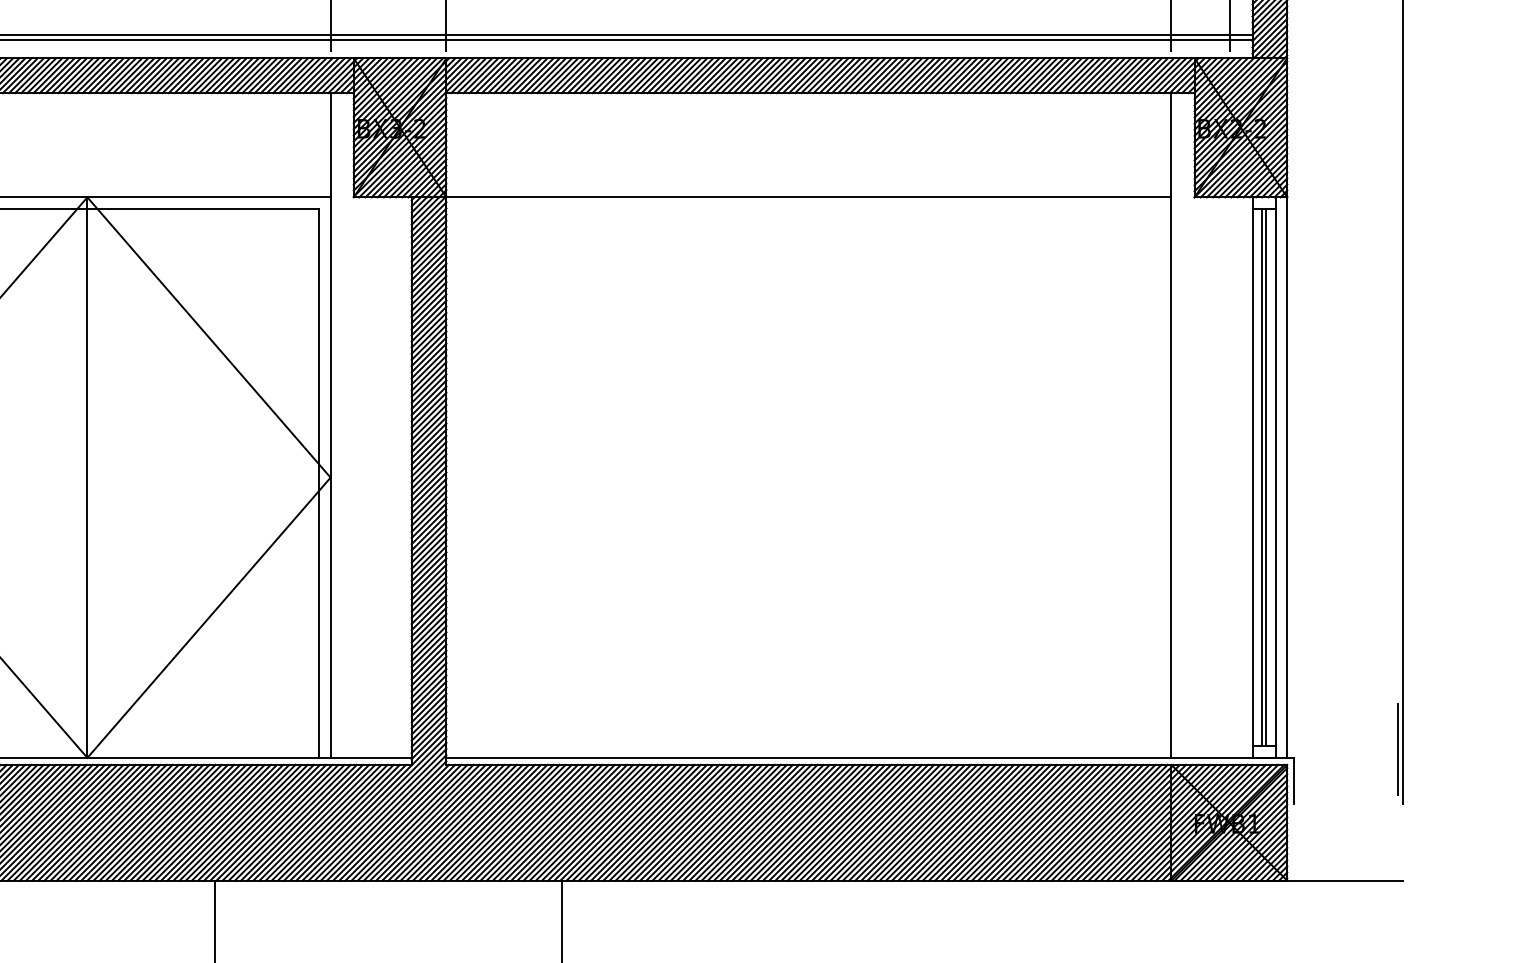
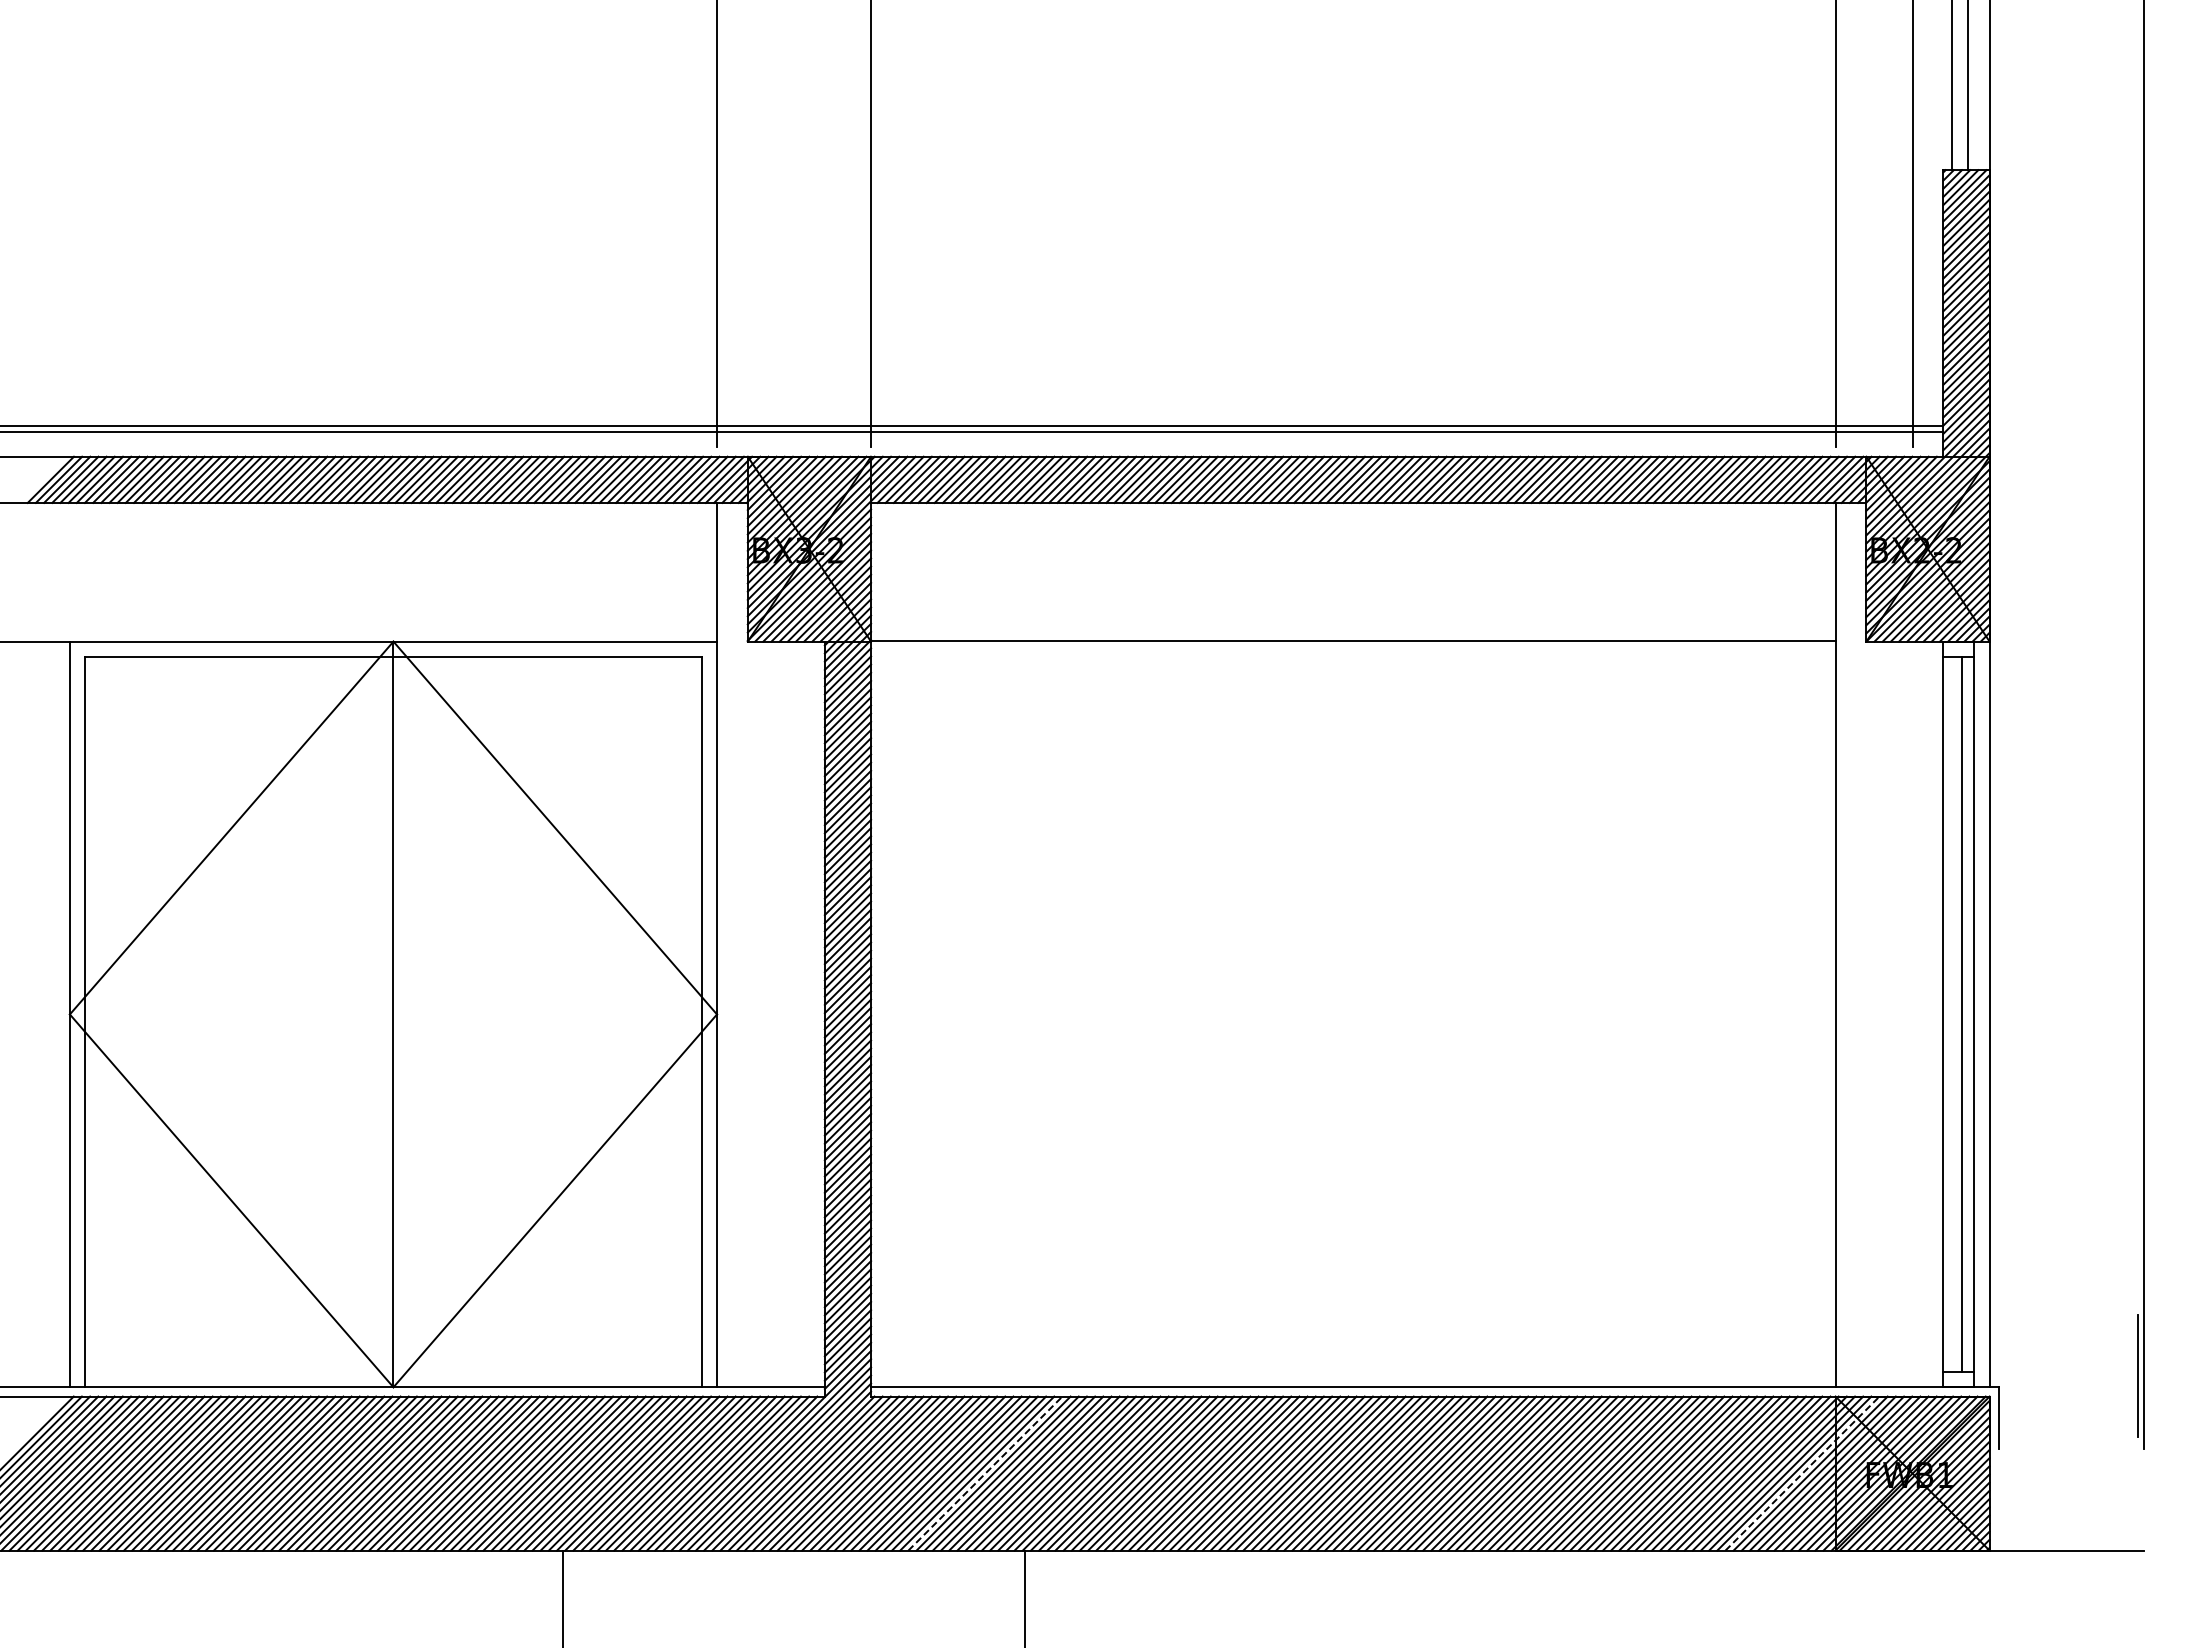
line: (1261, 477) -> (1955, 1014), removed
line: (532, 822) -> (985, 1473), solid -> dashed
line: (1146, 822) -> (1802, 1473), solid -> dashed

